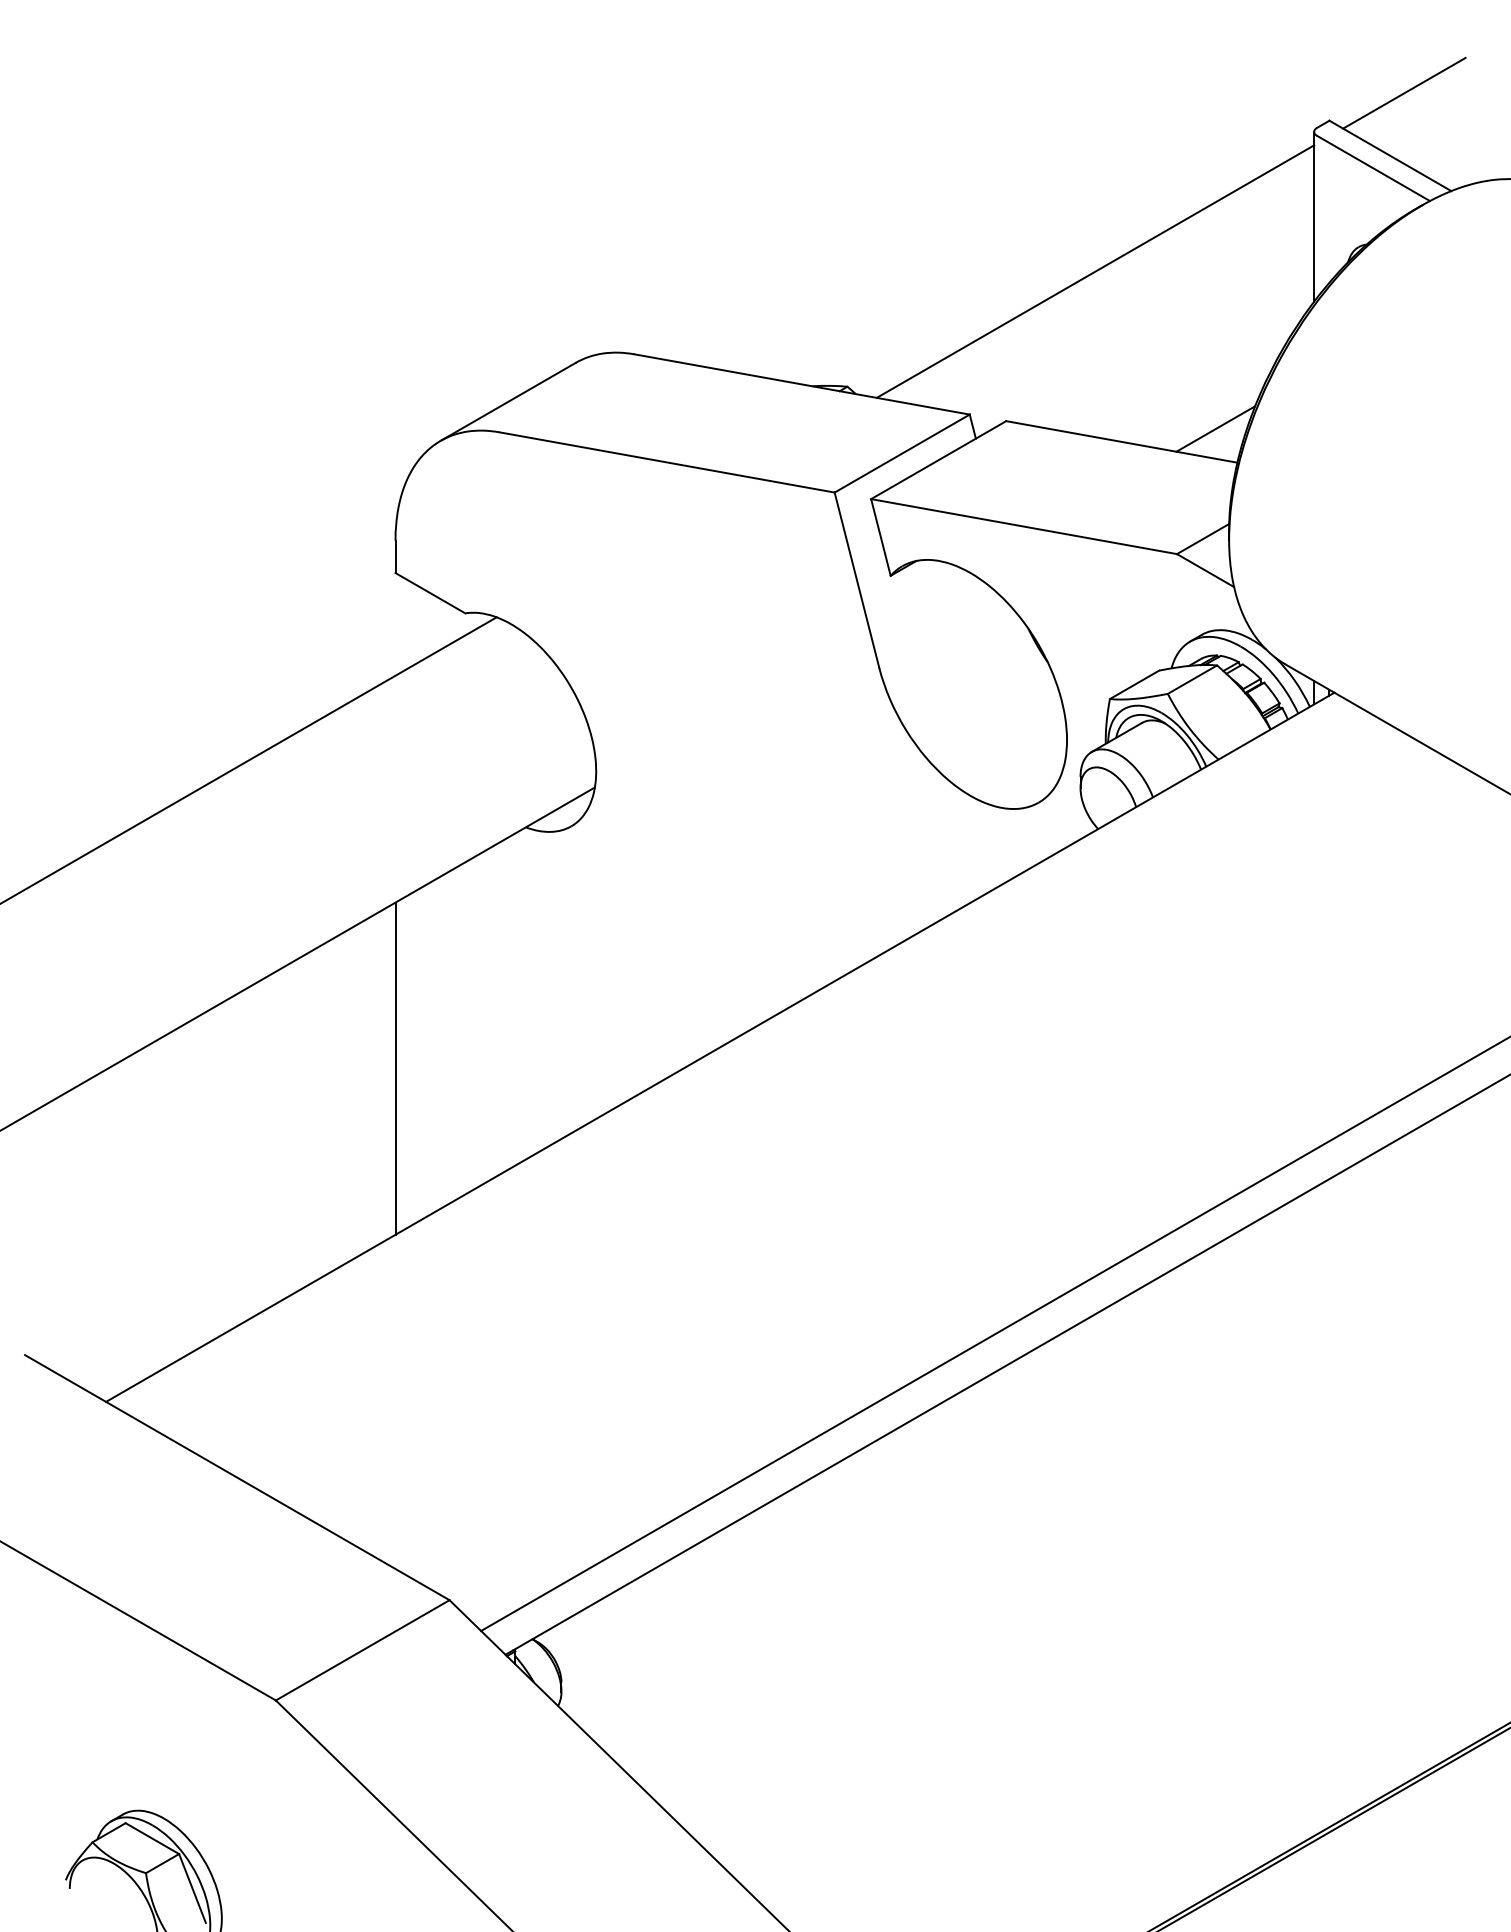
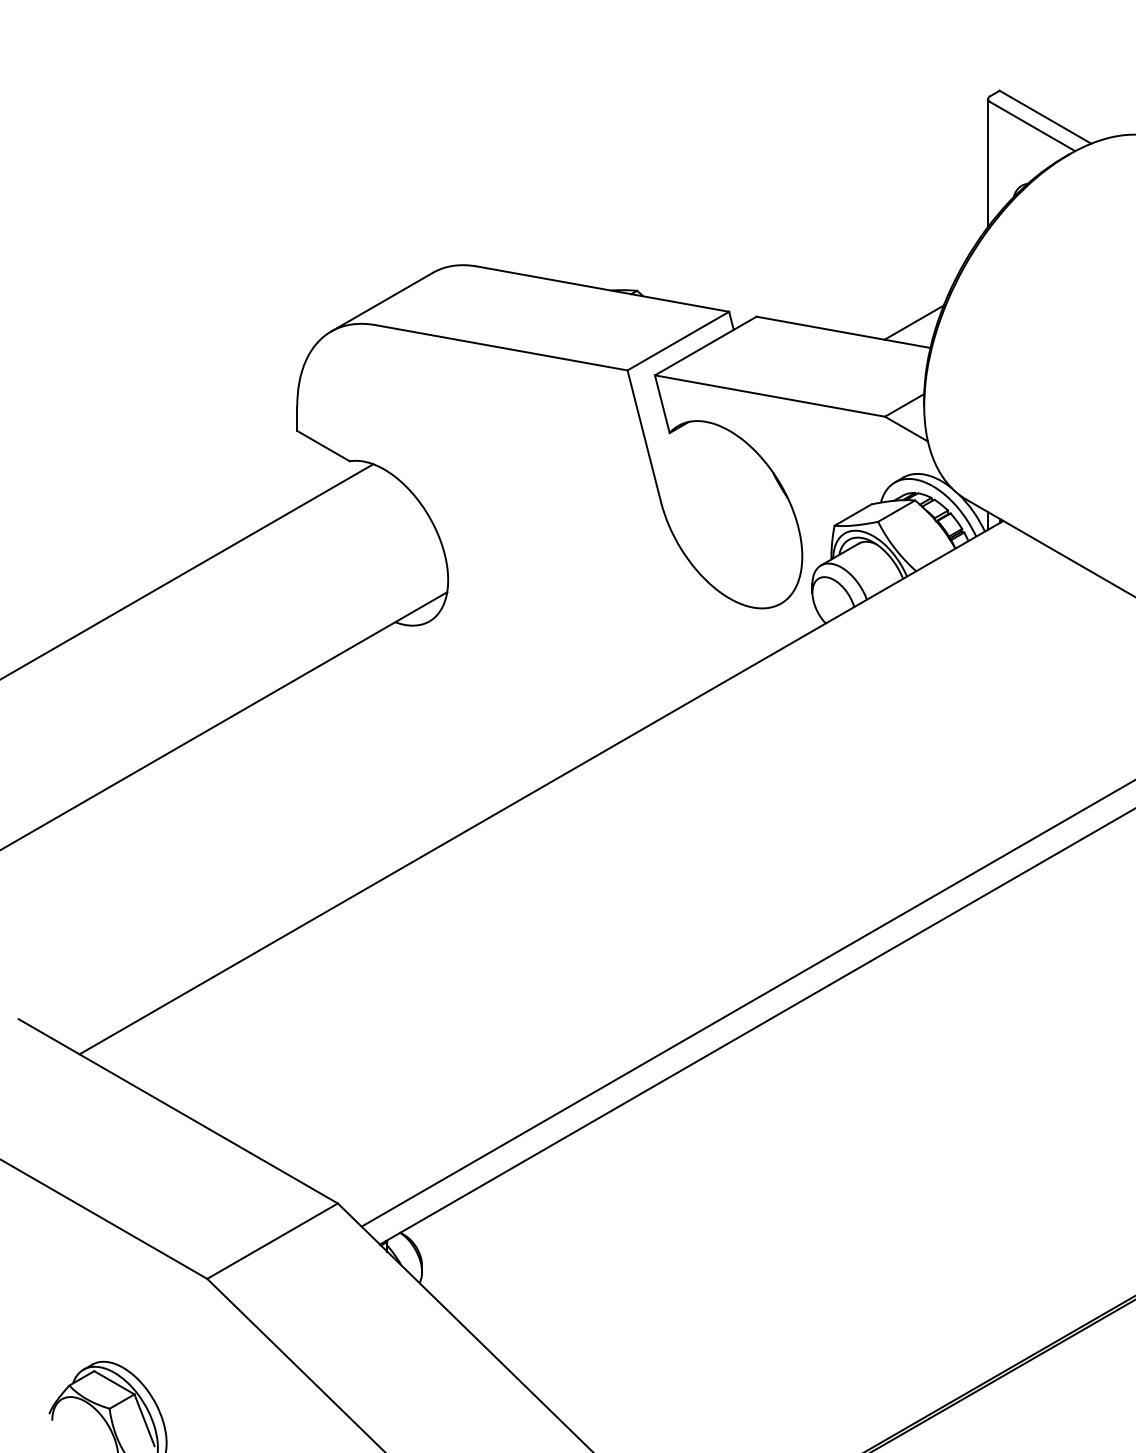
line: (1404, 92) -> (1056, 69), removed
line: (1095, 271) -> (823, 204), removed
line: (395, 1068) -> (297, 803), removed

